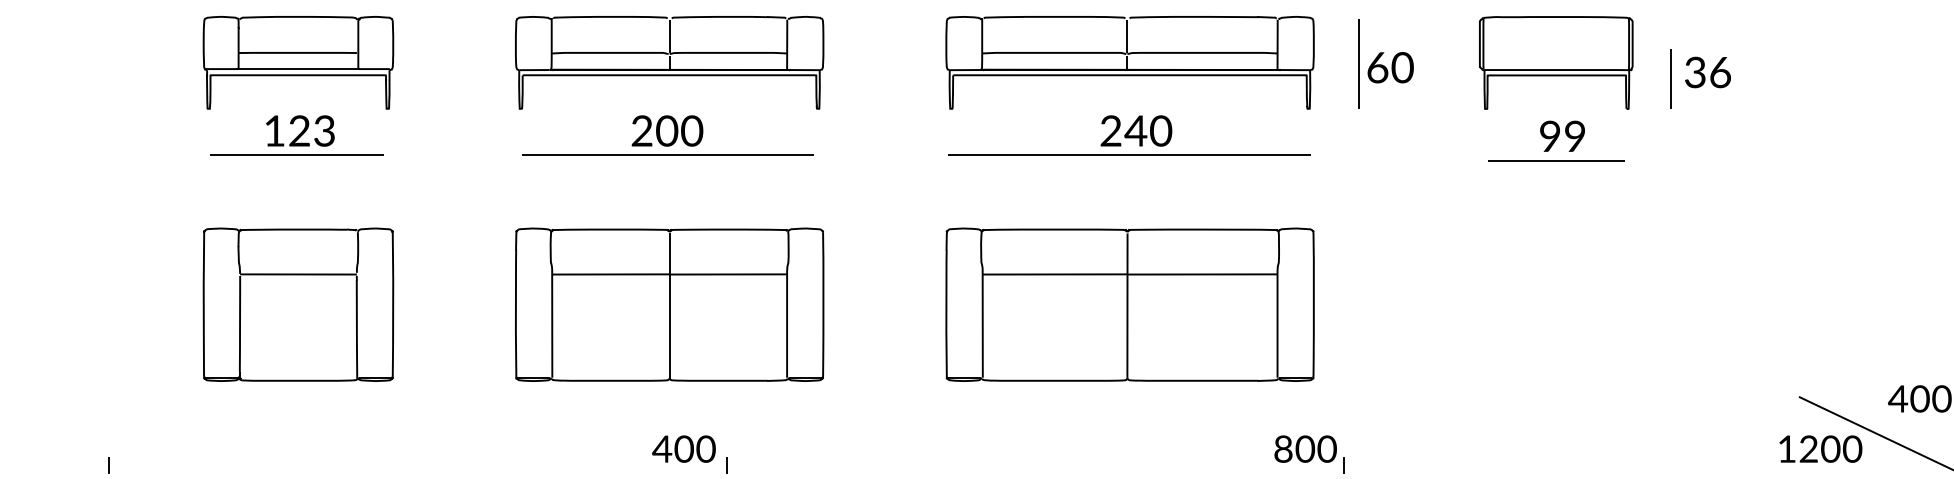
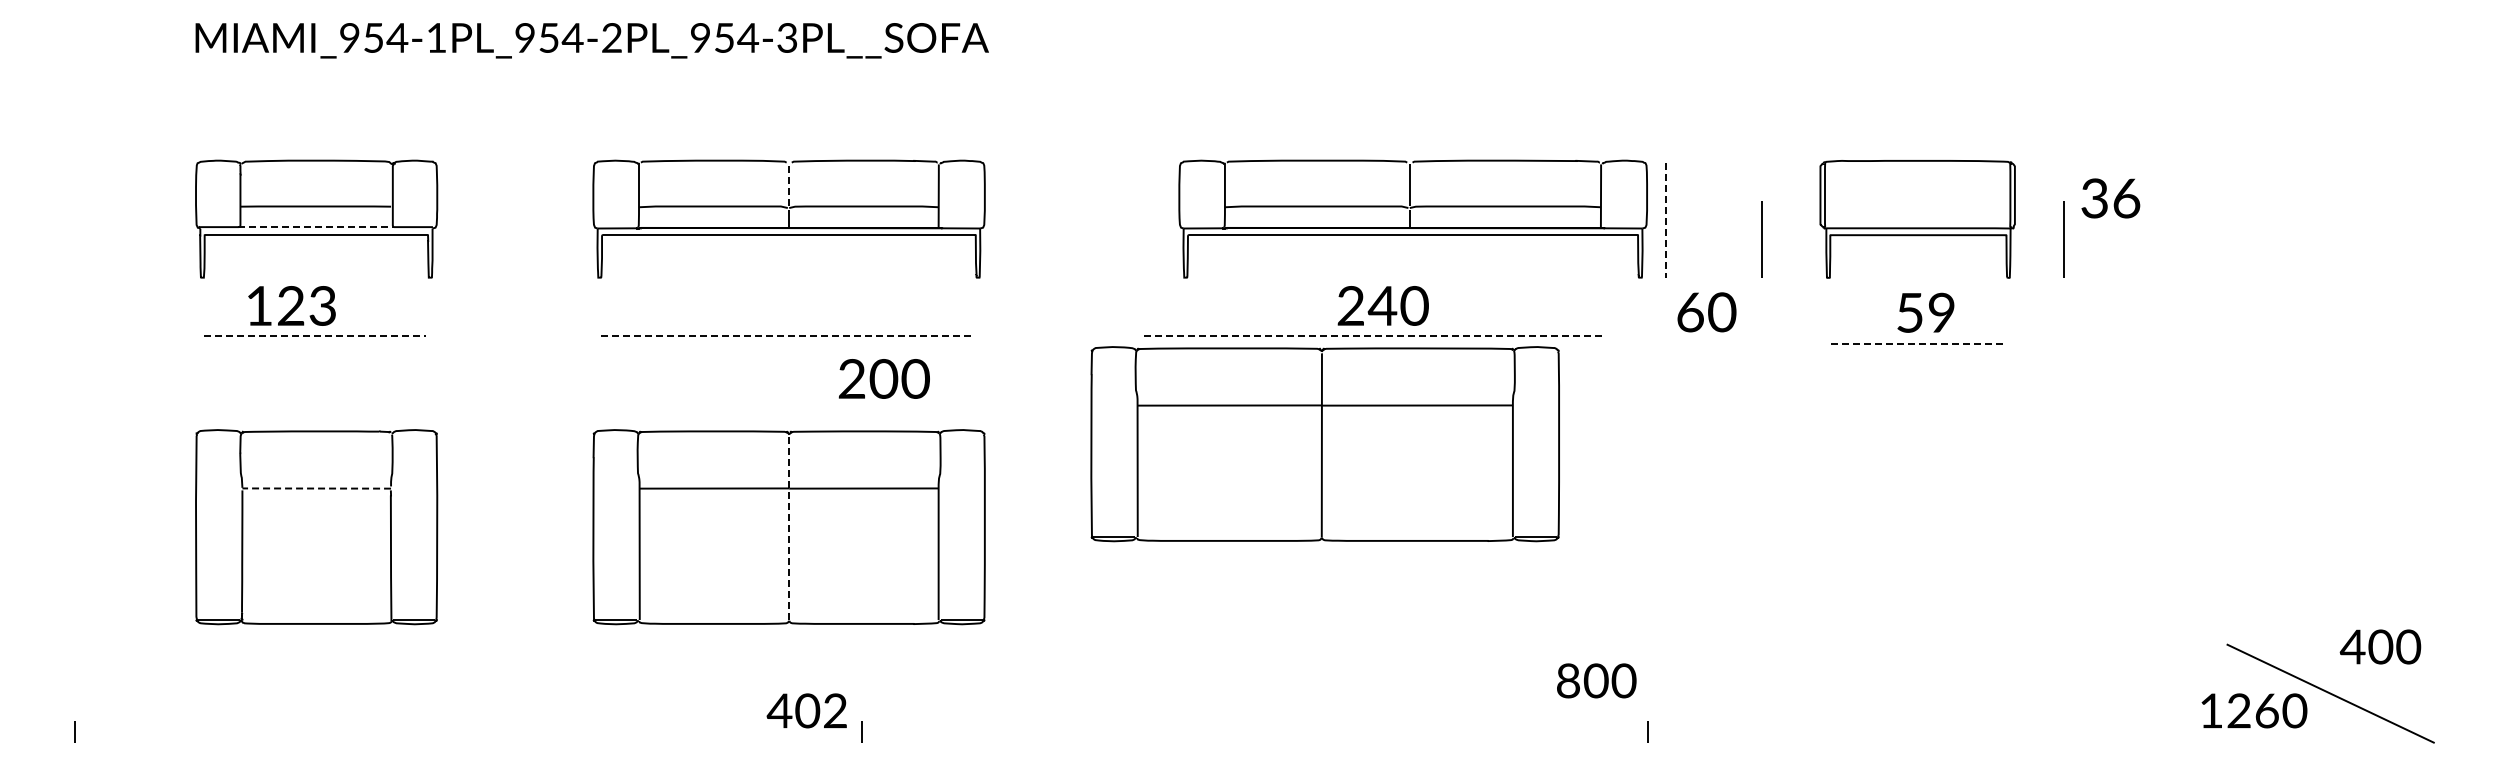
line: (669, 35) -> (789, 184), solid -> dashed
part: (1129, 62) -> (1412, 218), moved
line: (1358, 63) -> (1666, 220), solid -> dashed
text: (1390, 67) -> (1706, 312), moved
line: (298, 69) -> (316, 227), solid -> dashed
text: (1707, 72) -> (2110, 198), moved
line: (1433, 78) -> (1761, 239), added
text: (299, 130) -> (291, 305), moved
text: (666, 130) -> (883, 378), moved
text: (1549, 136) -> (1909, 312), 99 -> 59
line: (296, 155) -> (314, 336), solid -> dashed
line: (667, 155) -> (786, 336), solid -> dashed
line: (1130, 155) -> (1375, 336), solid -> dashed
line: (1556, 160) -> (1918, 343), solid -> dashed
line: (298, 274) -> (316, 488), solid -> dashed
line: (669, 305) -> (789, 527), solid -> dashed
part: (1129, 305) -> (1324, 444), moved
text: (706, 448) -> (835, 710), 400 -> 402
text: (1305, 448) -> (1596, 680), moved
text: (1830, 448) -> (2266, 710), 1200 -> 1260

